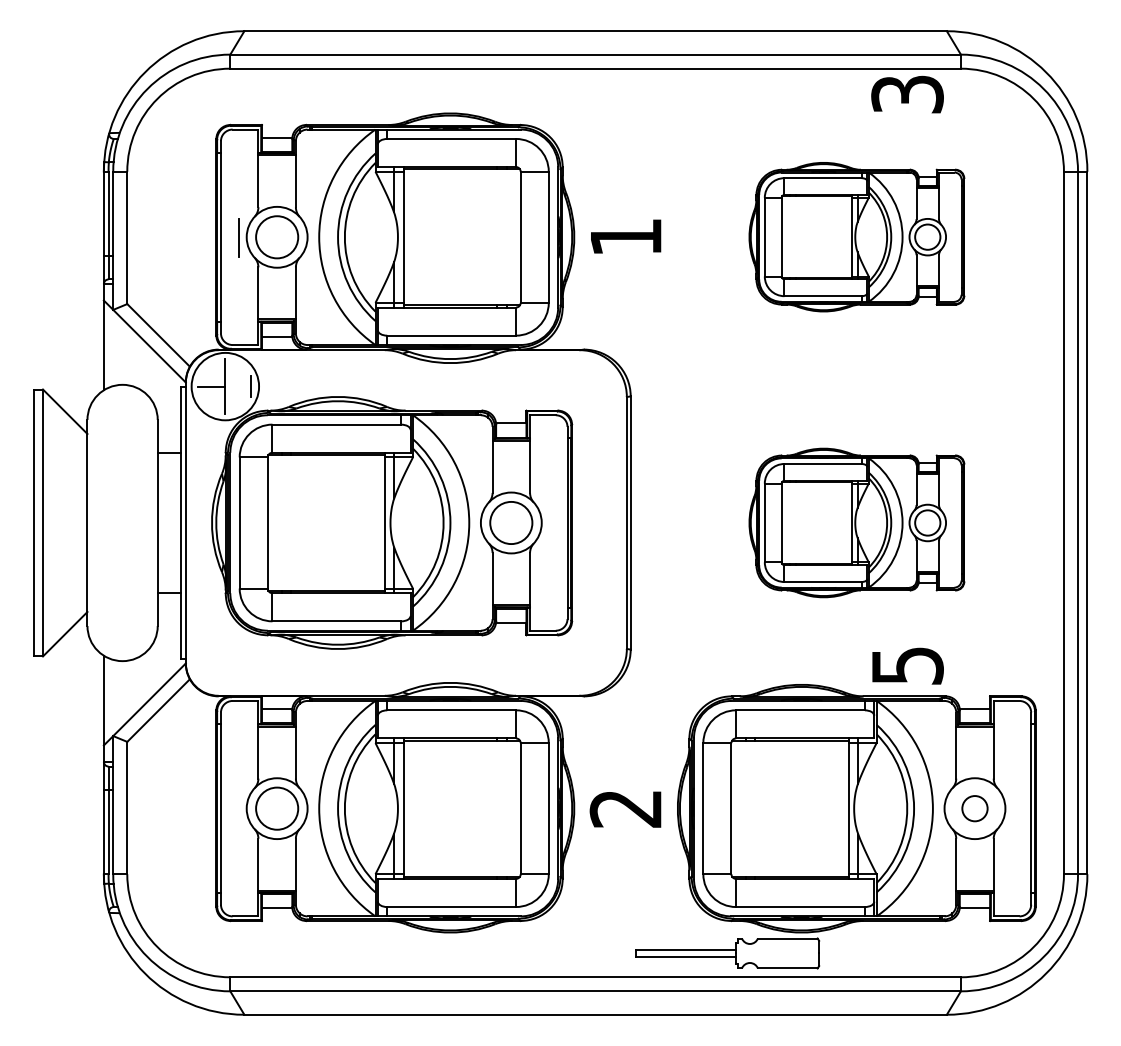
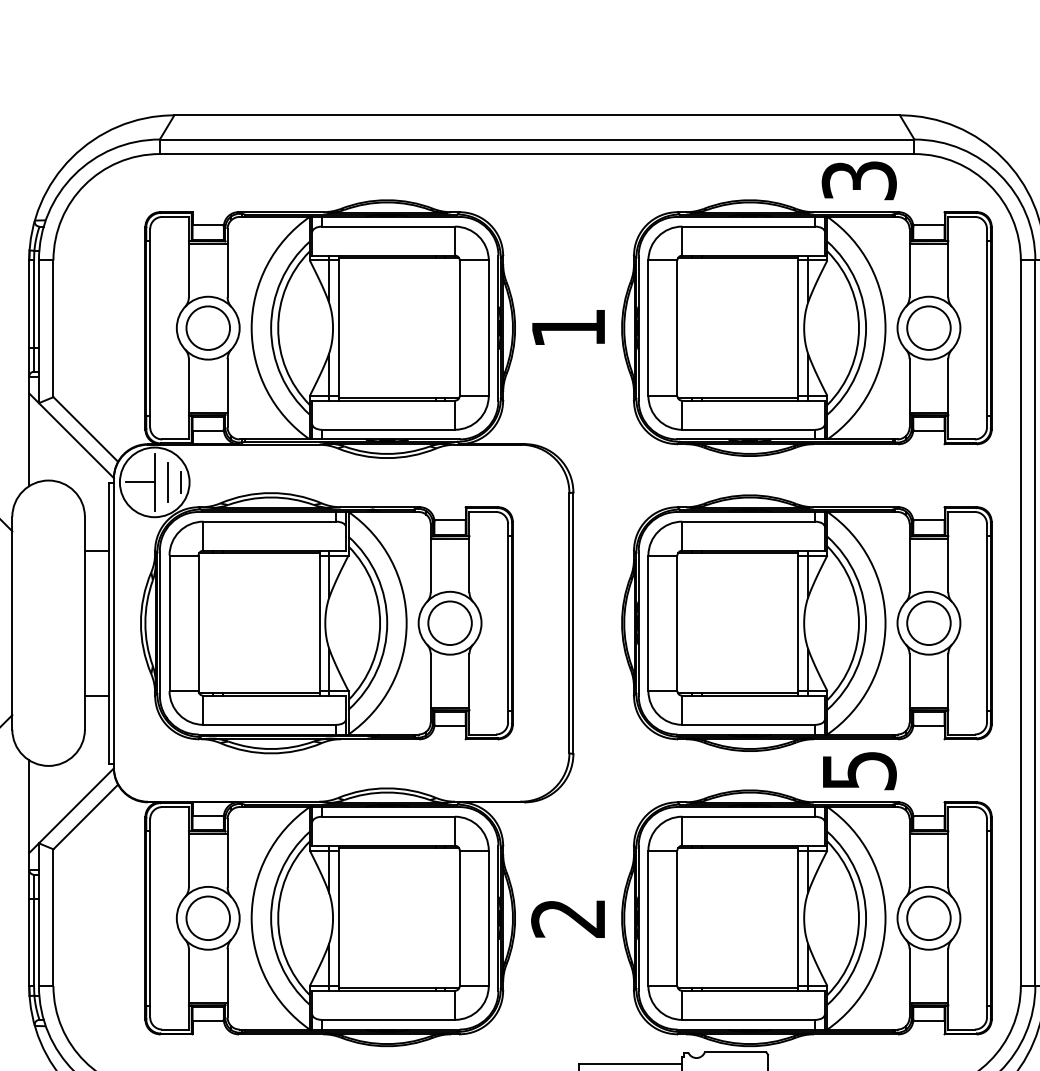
part: (856, 236) -> (806, 327), size x1.67
line: (238, 237) -> (167, 482), moved
part: (856, 522) -> (806, 622), size x1.67
circle: (974, 808) -> (928, 918), size x1.67

